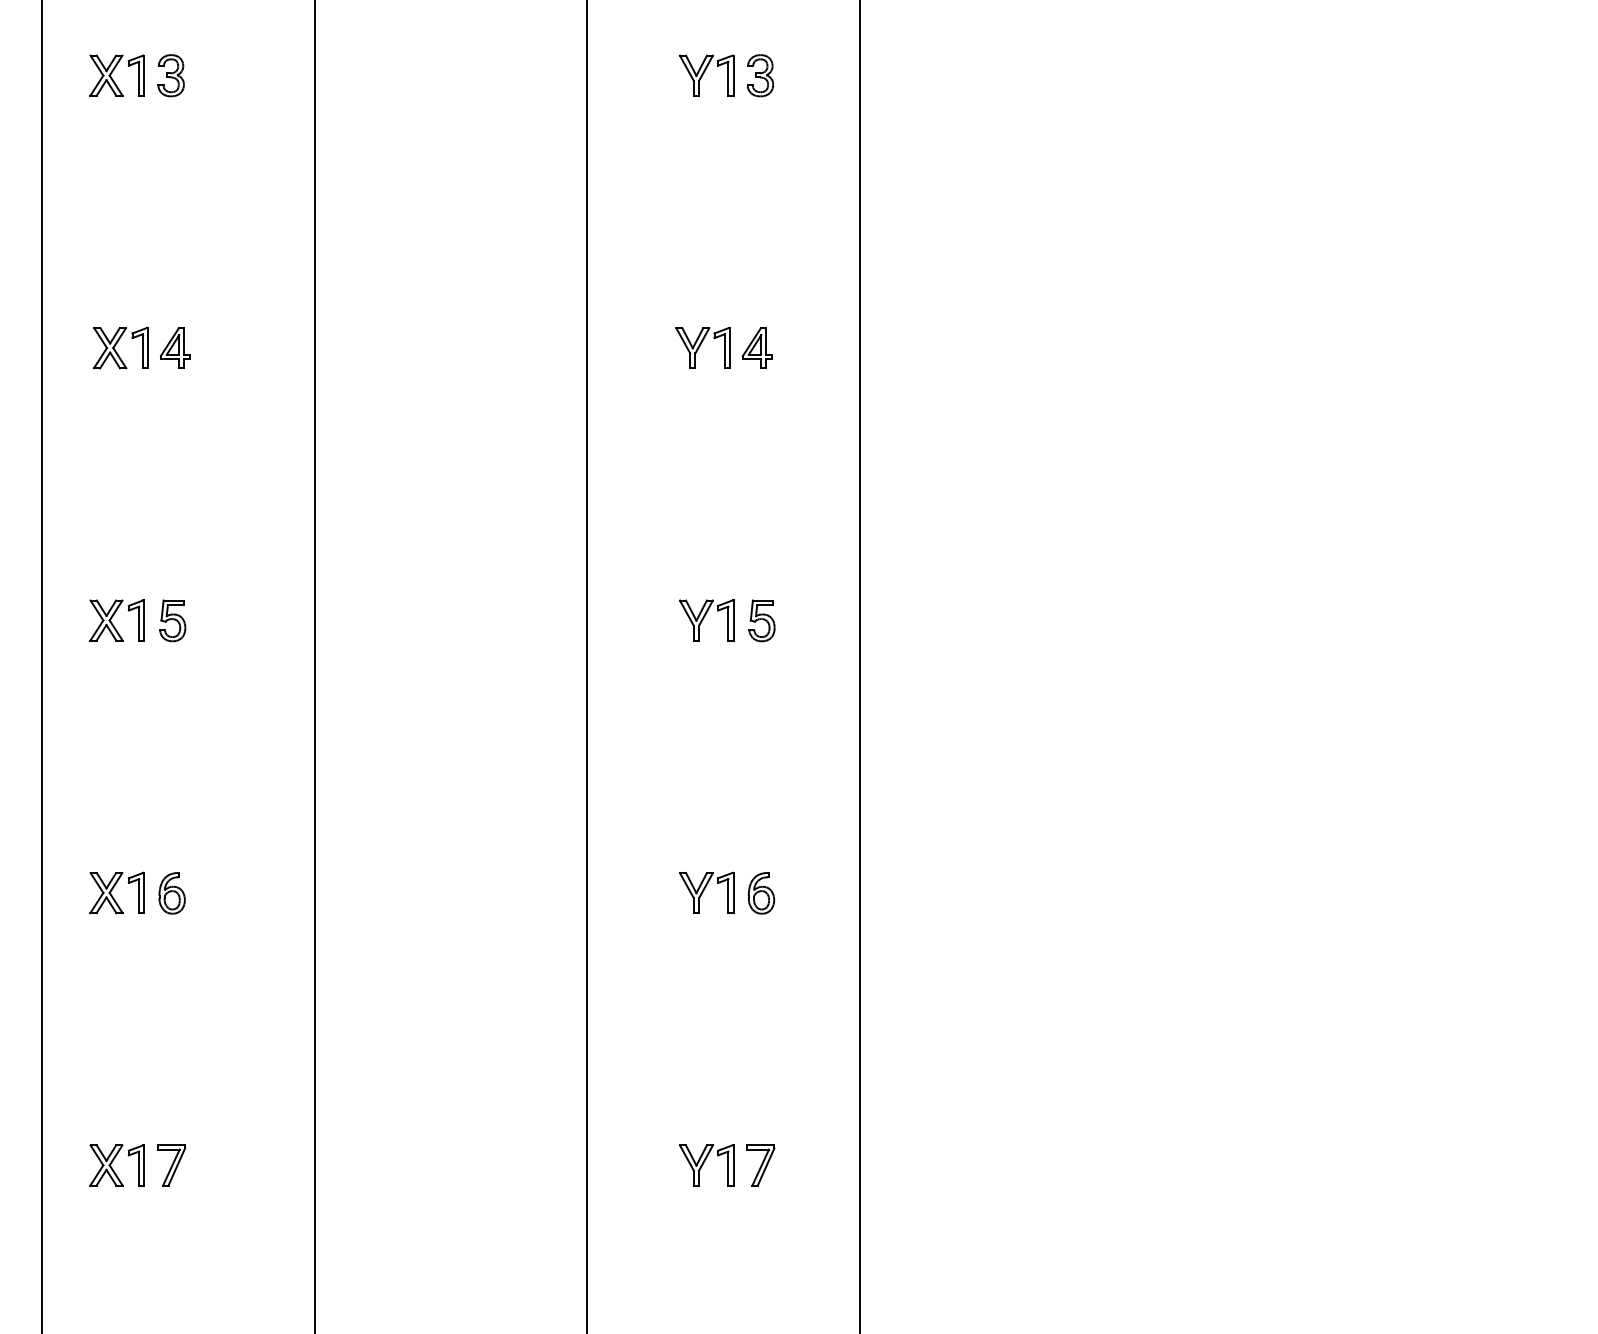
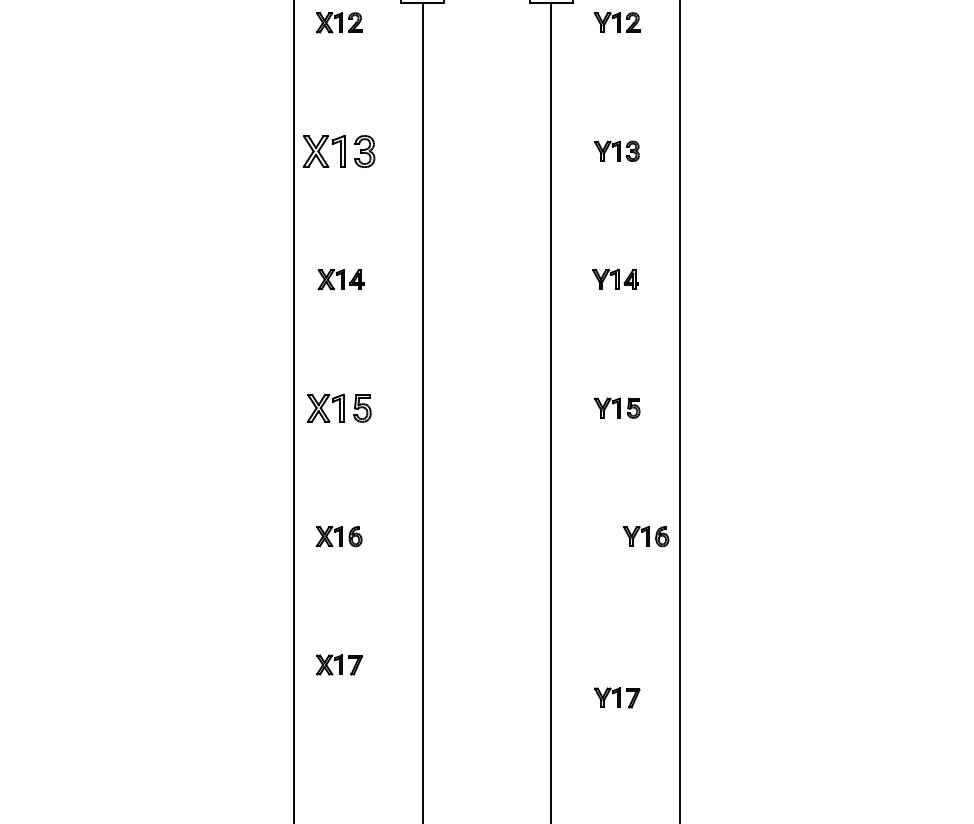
part: (135, 73) -> (338, 150), size x1.6
part: (138, 619) -> (339, 407), size x1.4
part: (727, 892) -> (646, 536), moved
part: (725, 1164) -> (616, 697), moved

